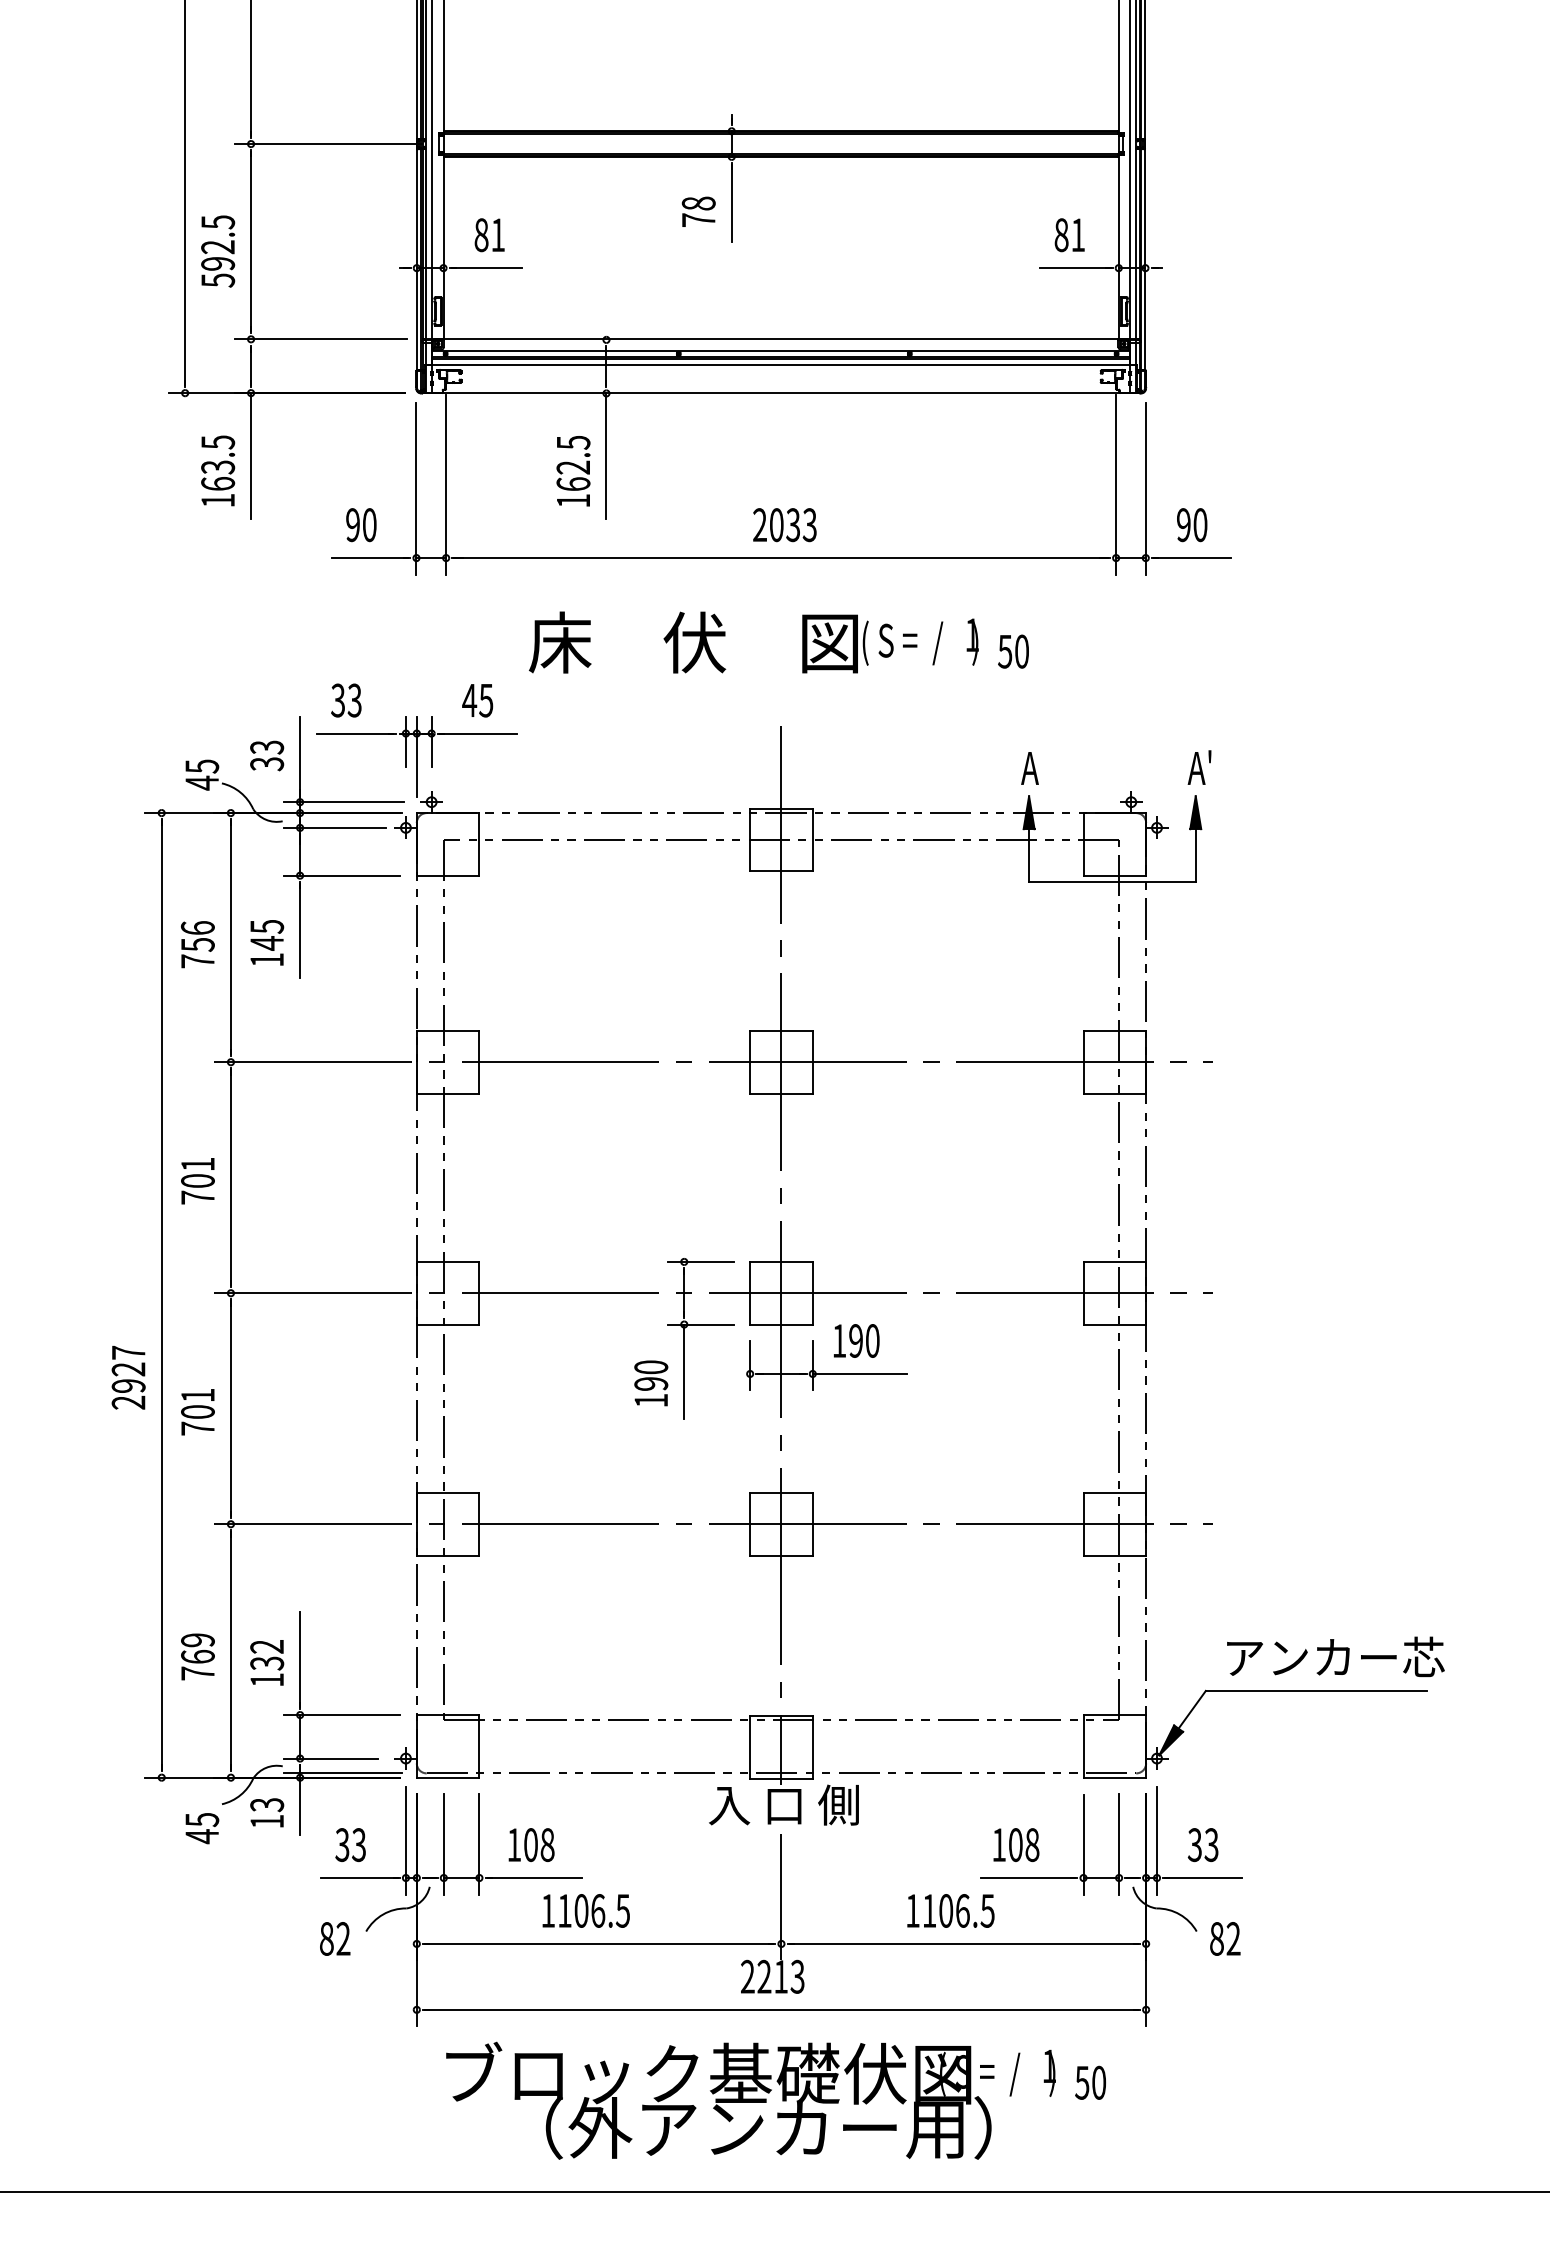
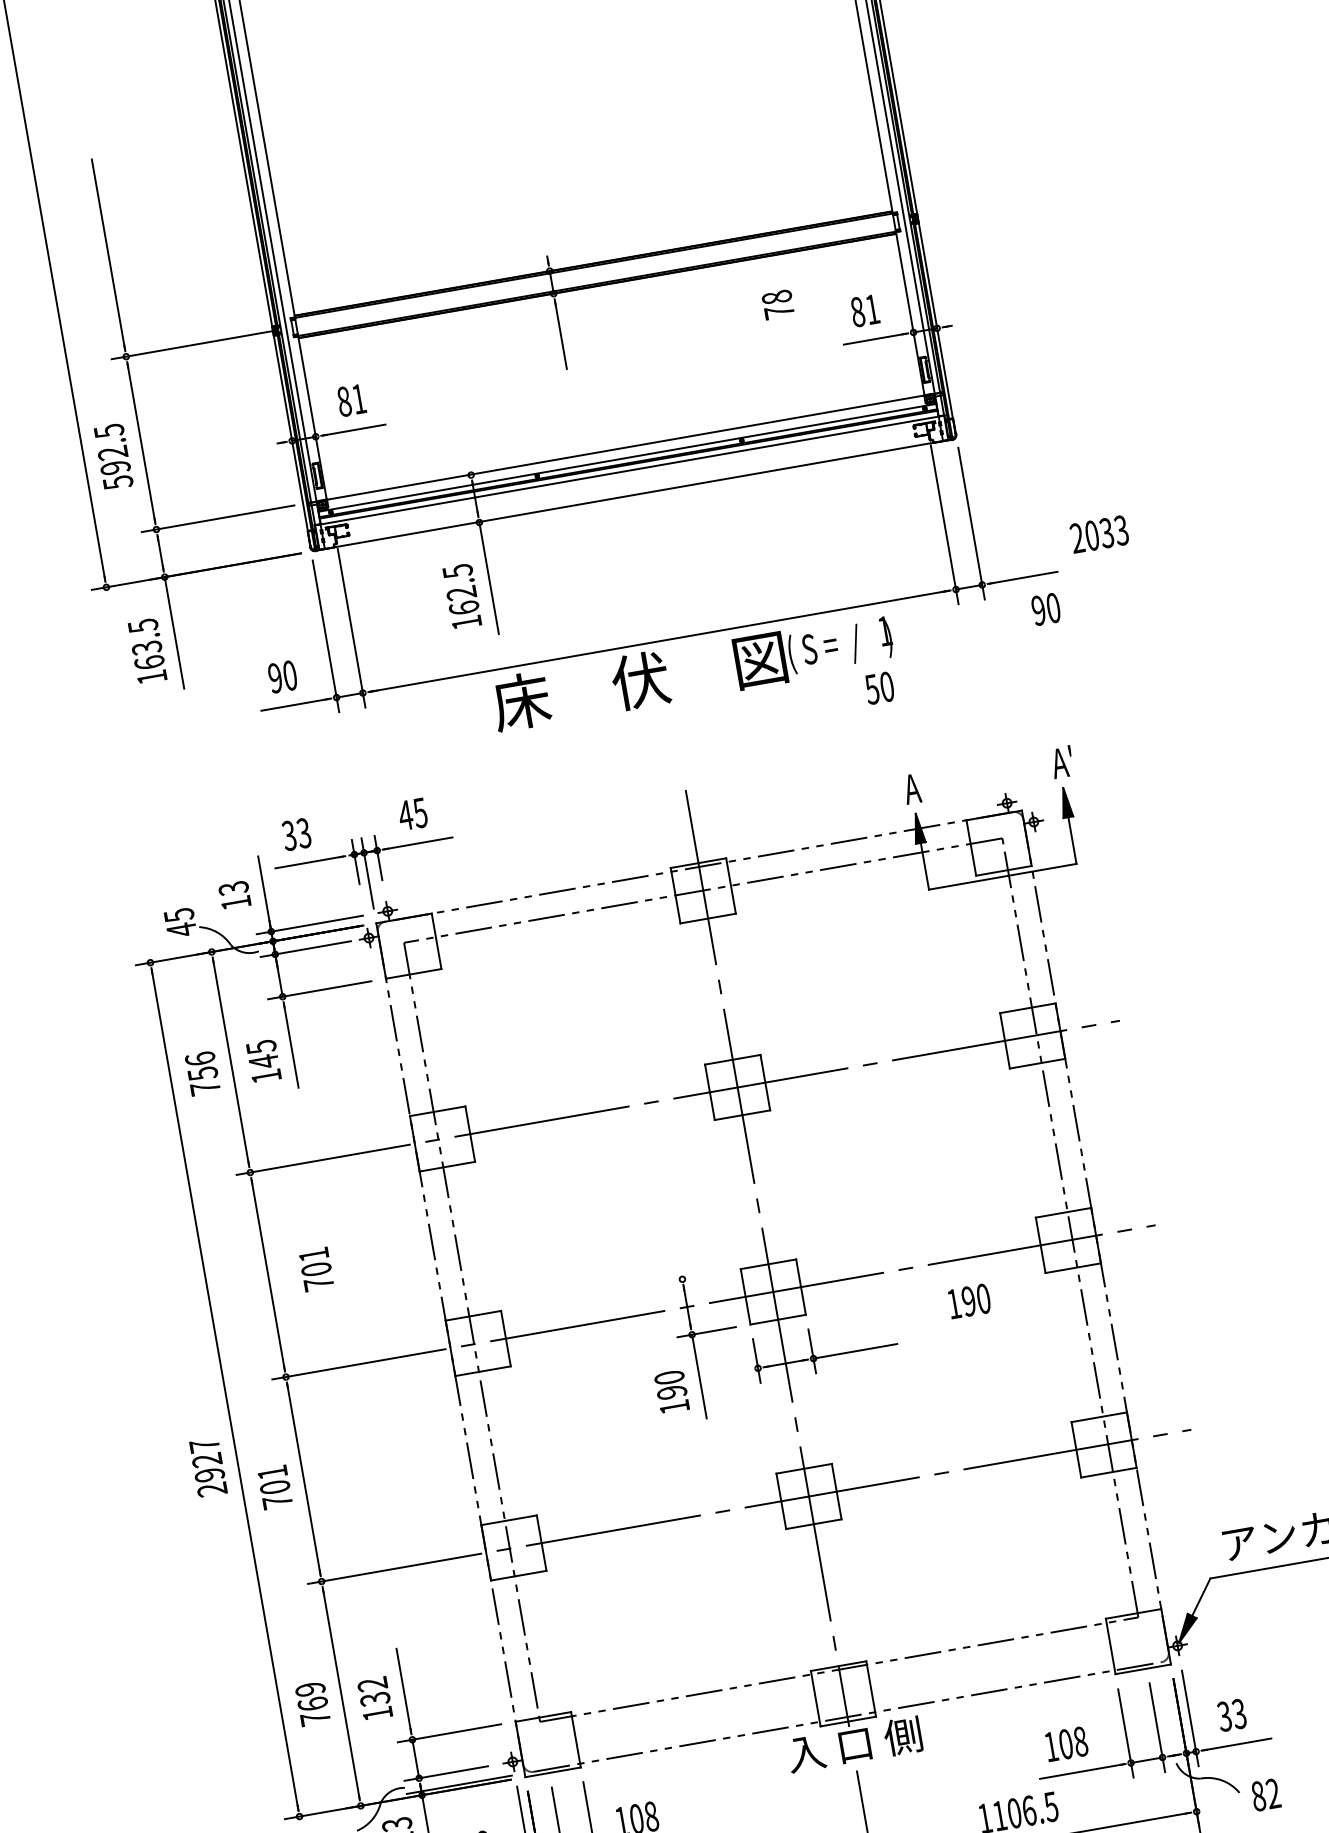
text: (698, 211) -> (777, 304), moved
text: (784, 525) -> (1099, 534), moved
text: (1192, 525) -> (1046, 609), moved
text: (753, 642) -> (692, 671), moved
text: (267, 764) -> (236, 903), 33 -> 13
text: (197, 1181) -> (316, 1269), moved
line: (700, 1261) -> (696, 1276), removed
text: (856, 1340) -> (969, 1300), moved

